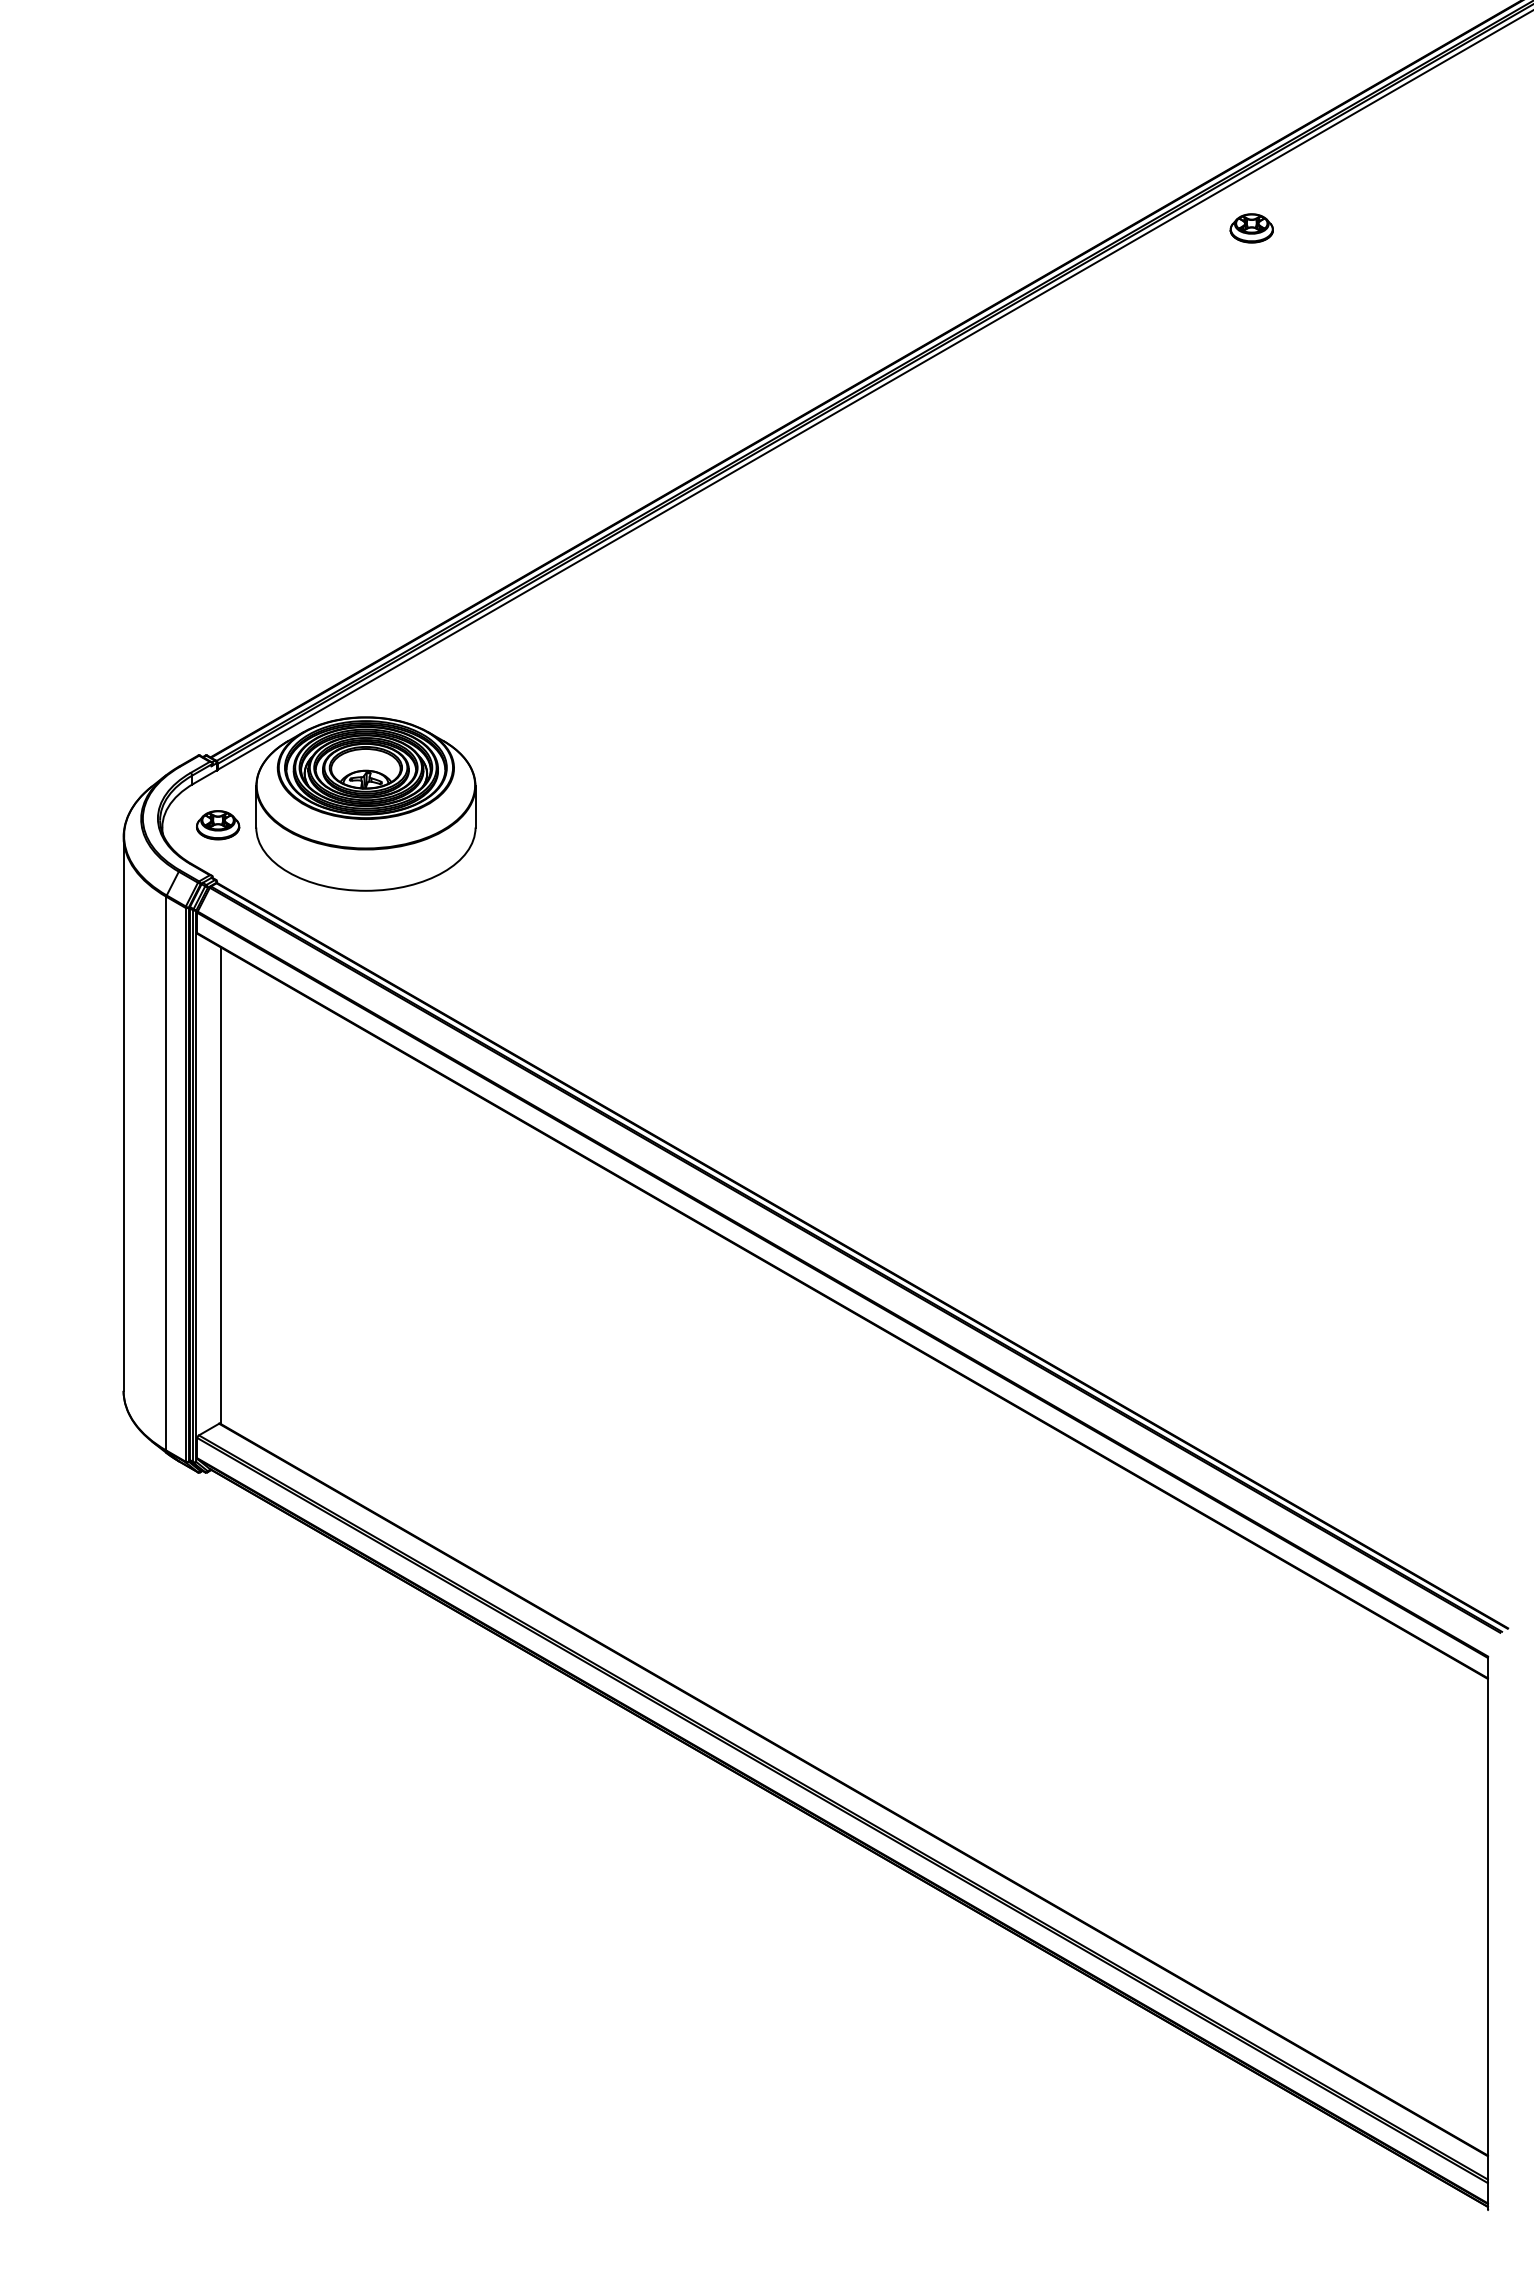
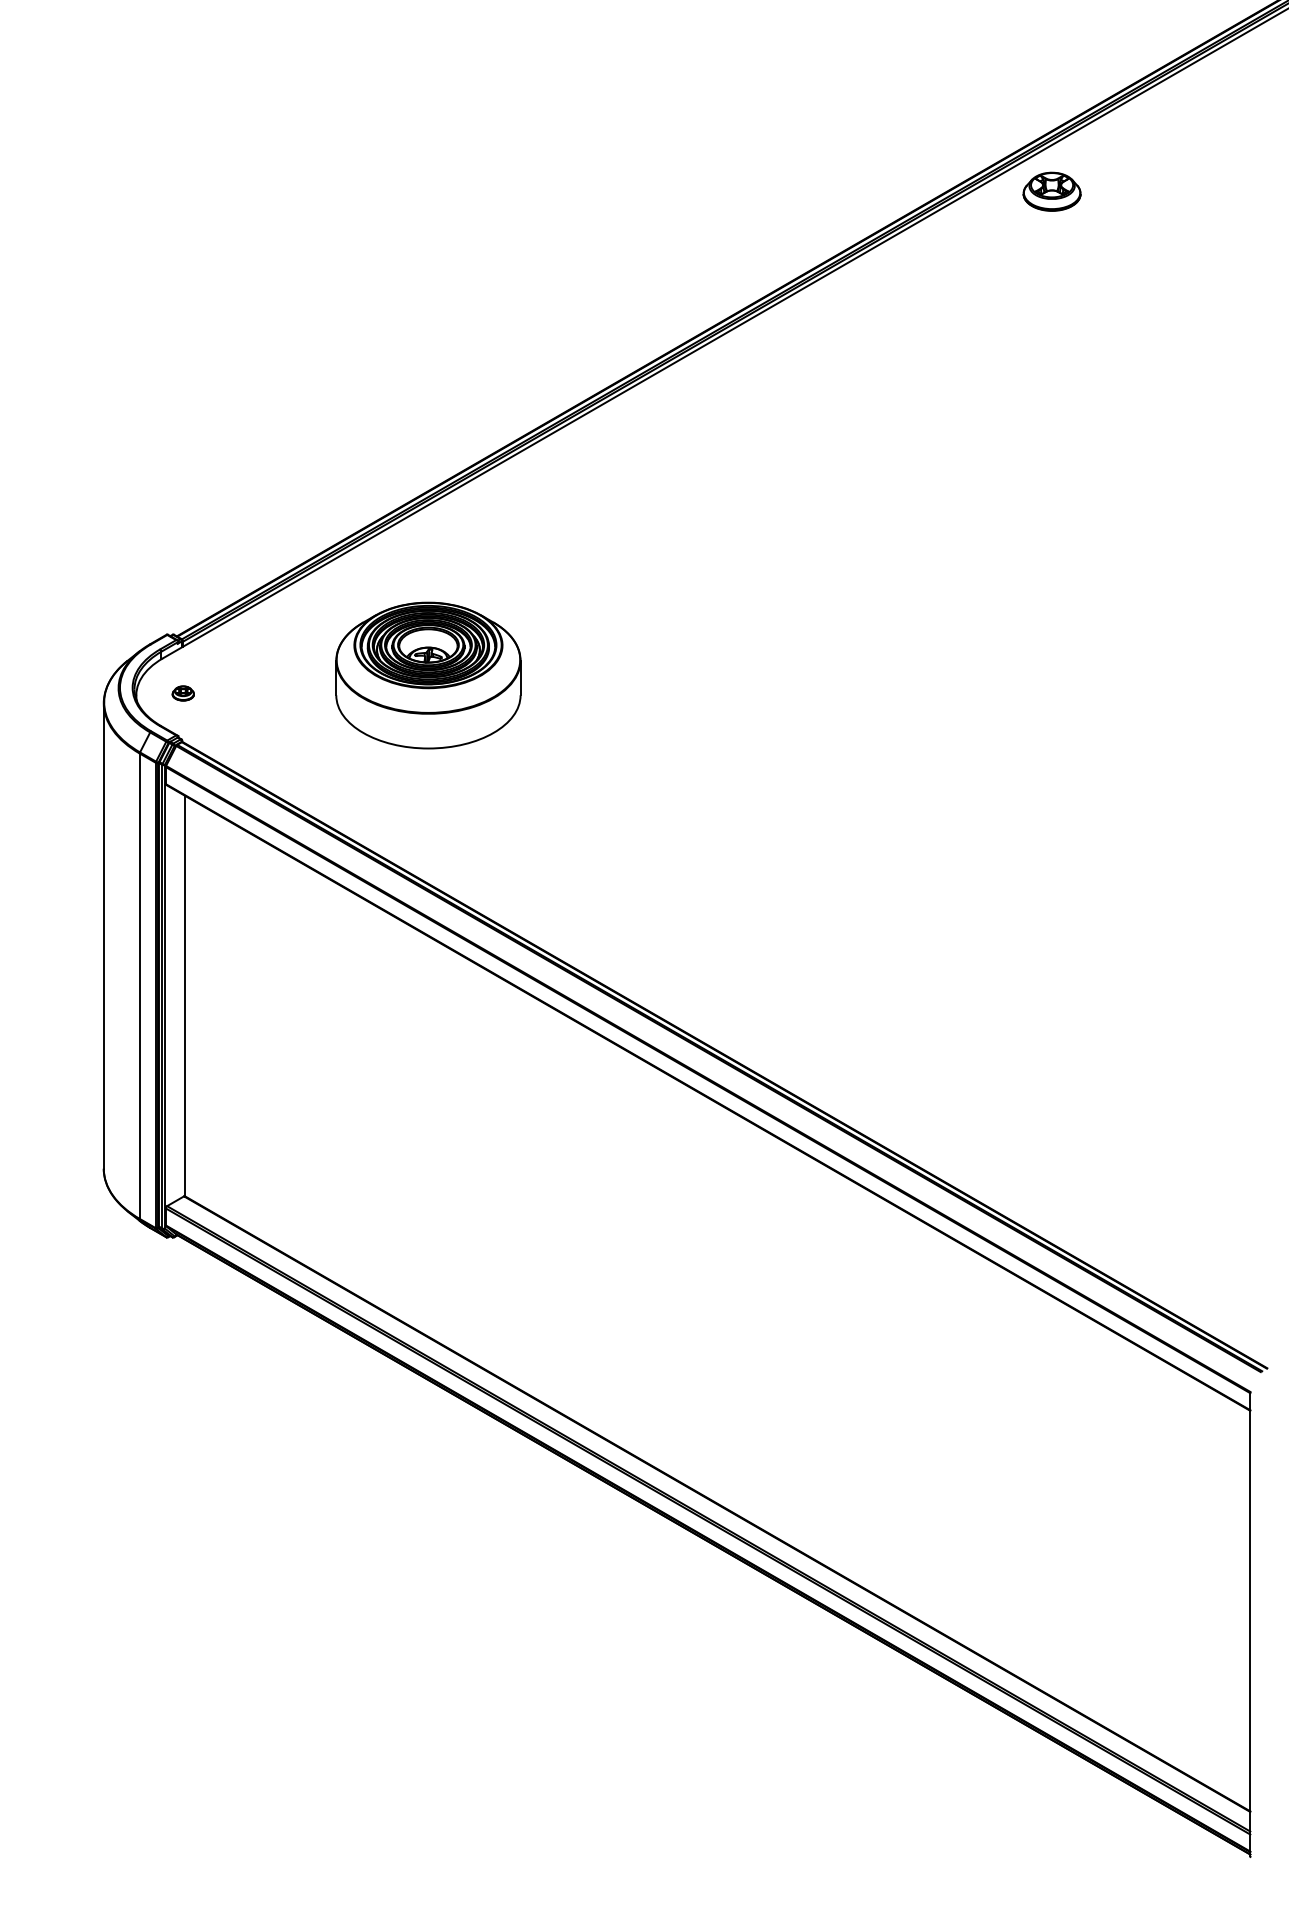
part: (1251, 228) -> (1051, 191), size x1.6
part: (365, 803) -> (428, 675), moved
part: (218, 825) -> (183, 693), size x0.6

